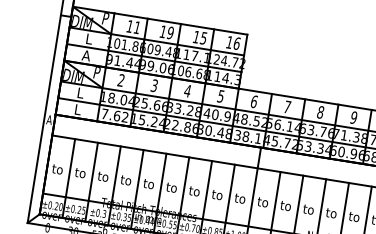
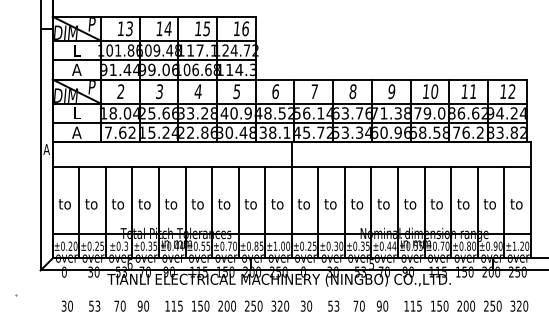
text: (136, 27) -> (128, 28), 11 -> 13
text: (169, 32) -> (167, 28), 19 -> 14
text: (77, 109) -> (76, 132), L -> A

